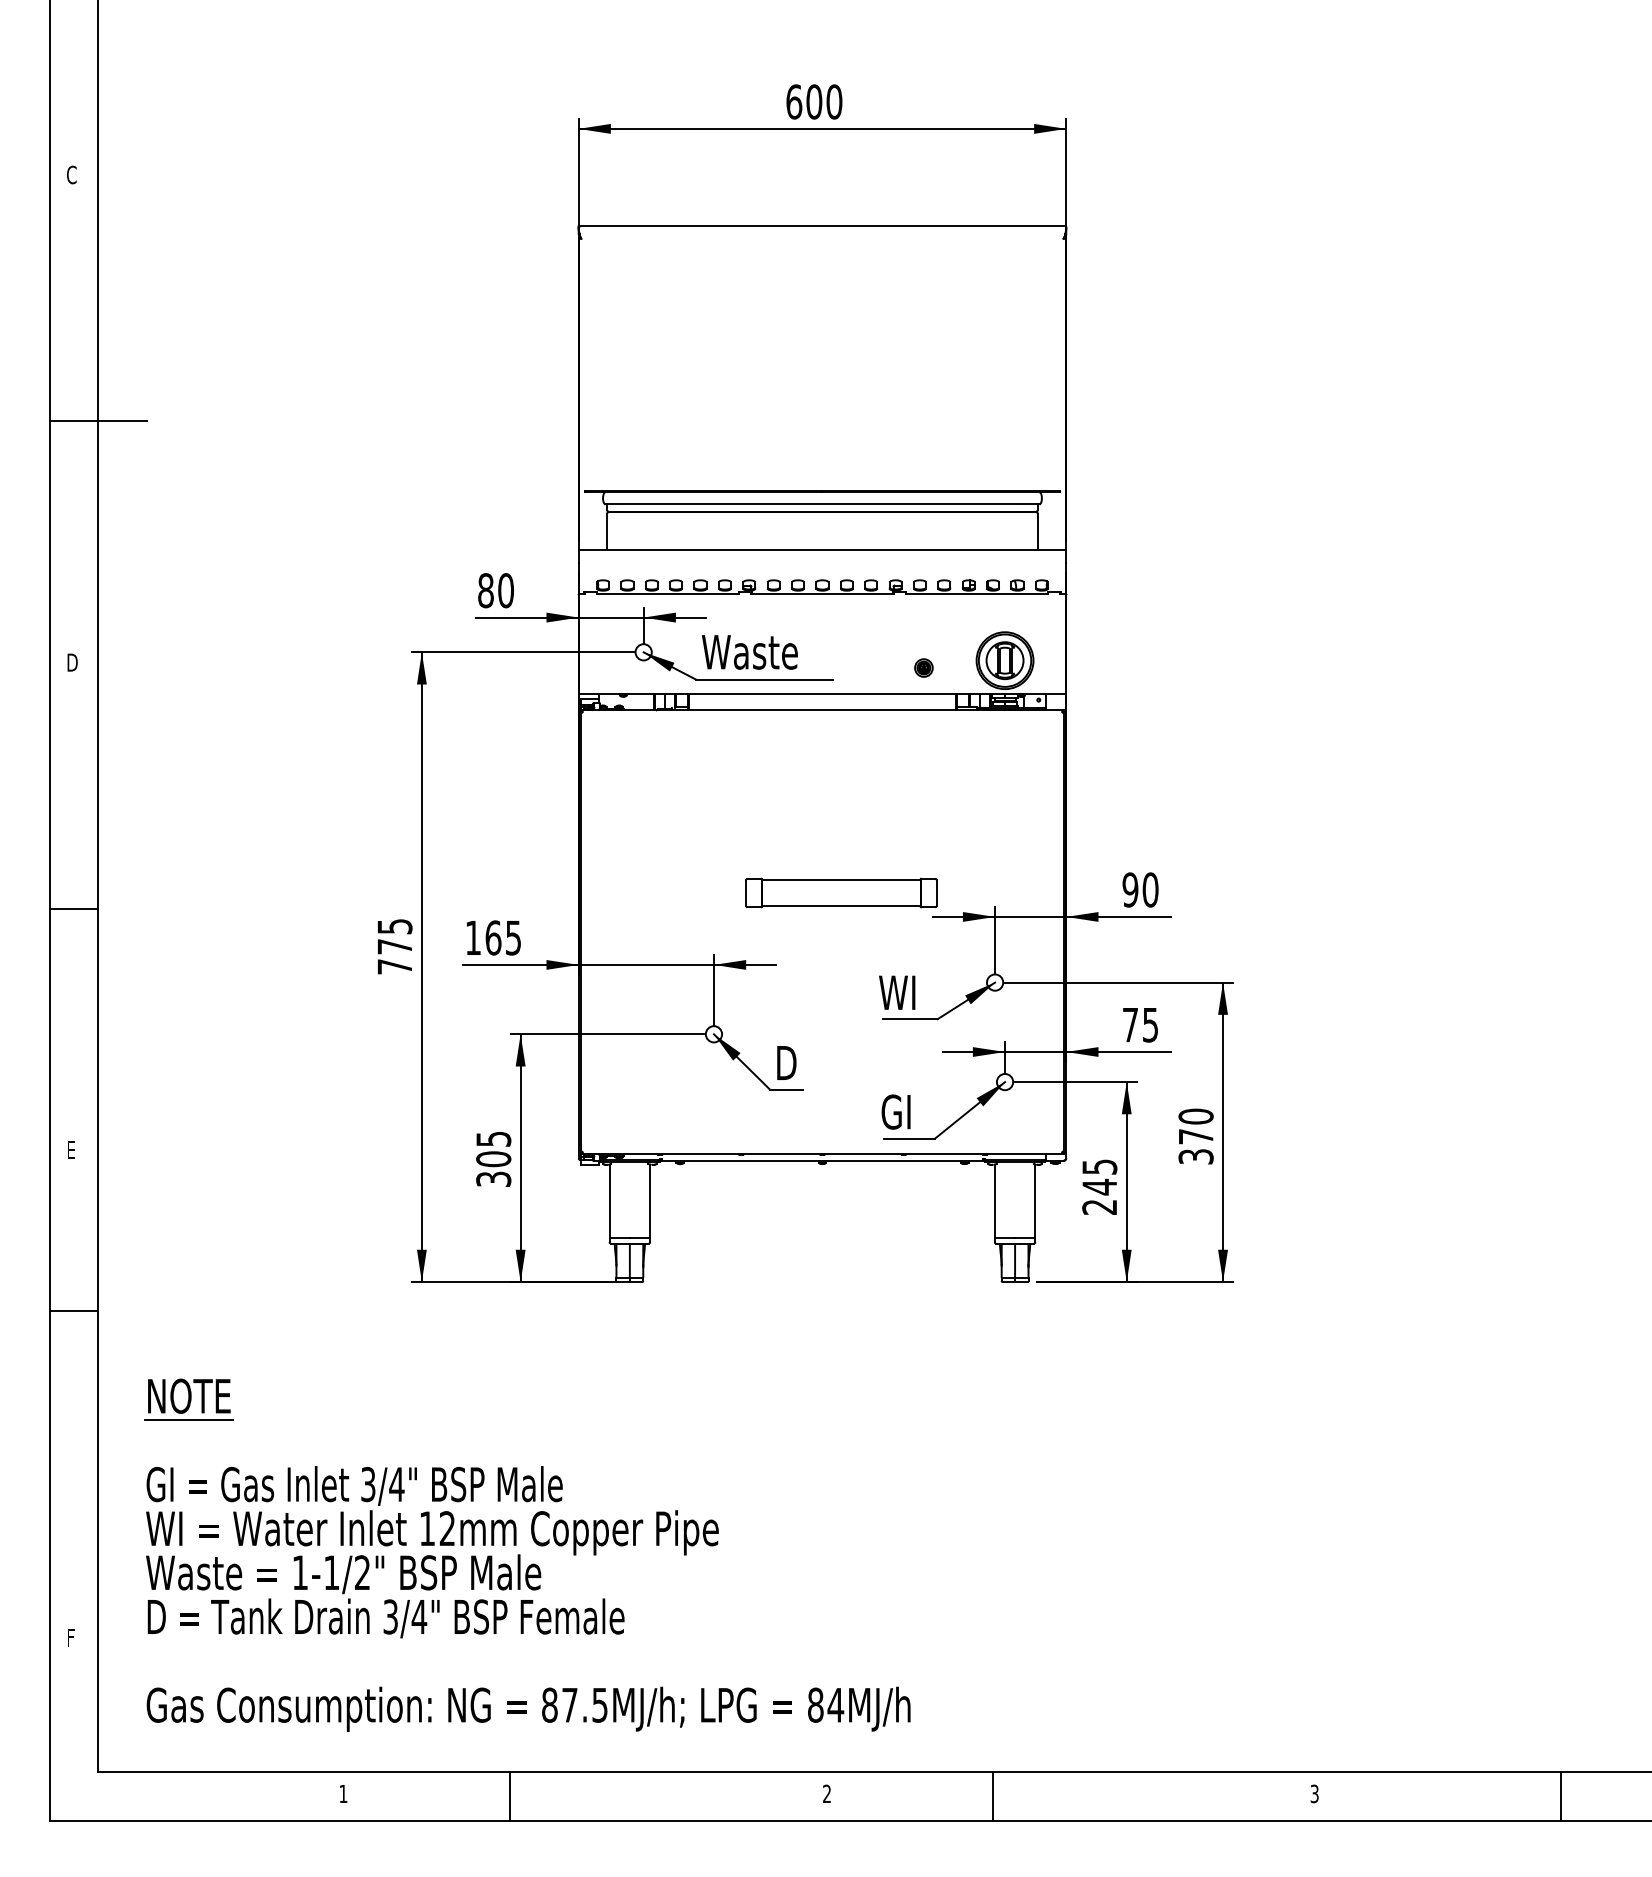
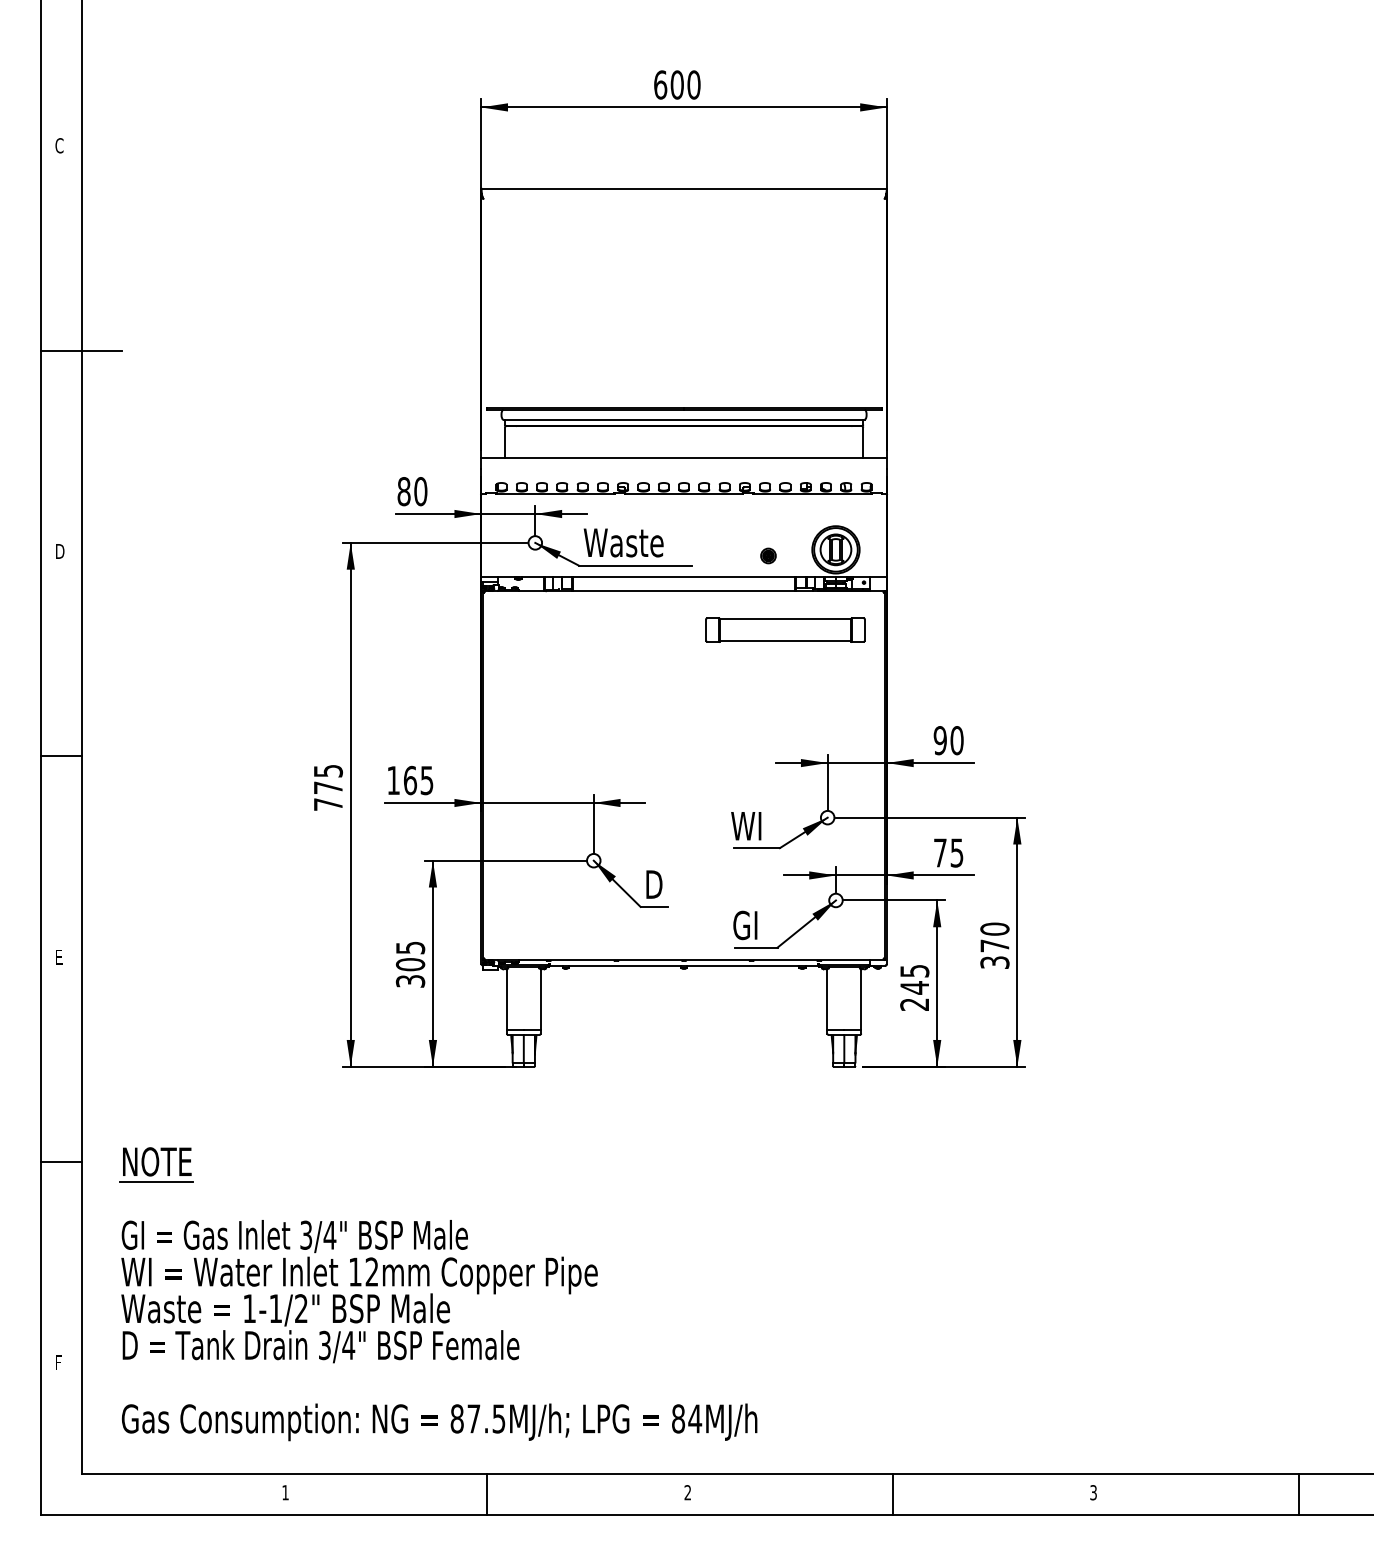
part: (841, 892) -> (785, 629), moved
line: (73, 1311) -> (60, 1162), moved
line: (510, 1795) -> (487, 1494), moved
line: (992, 1795) -> (892, 1494), moved

